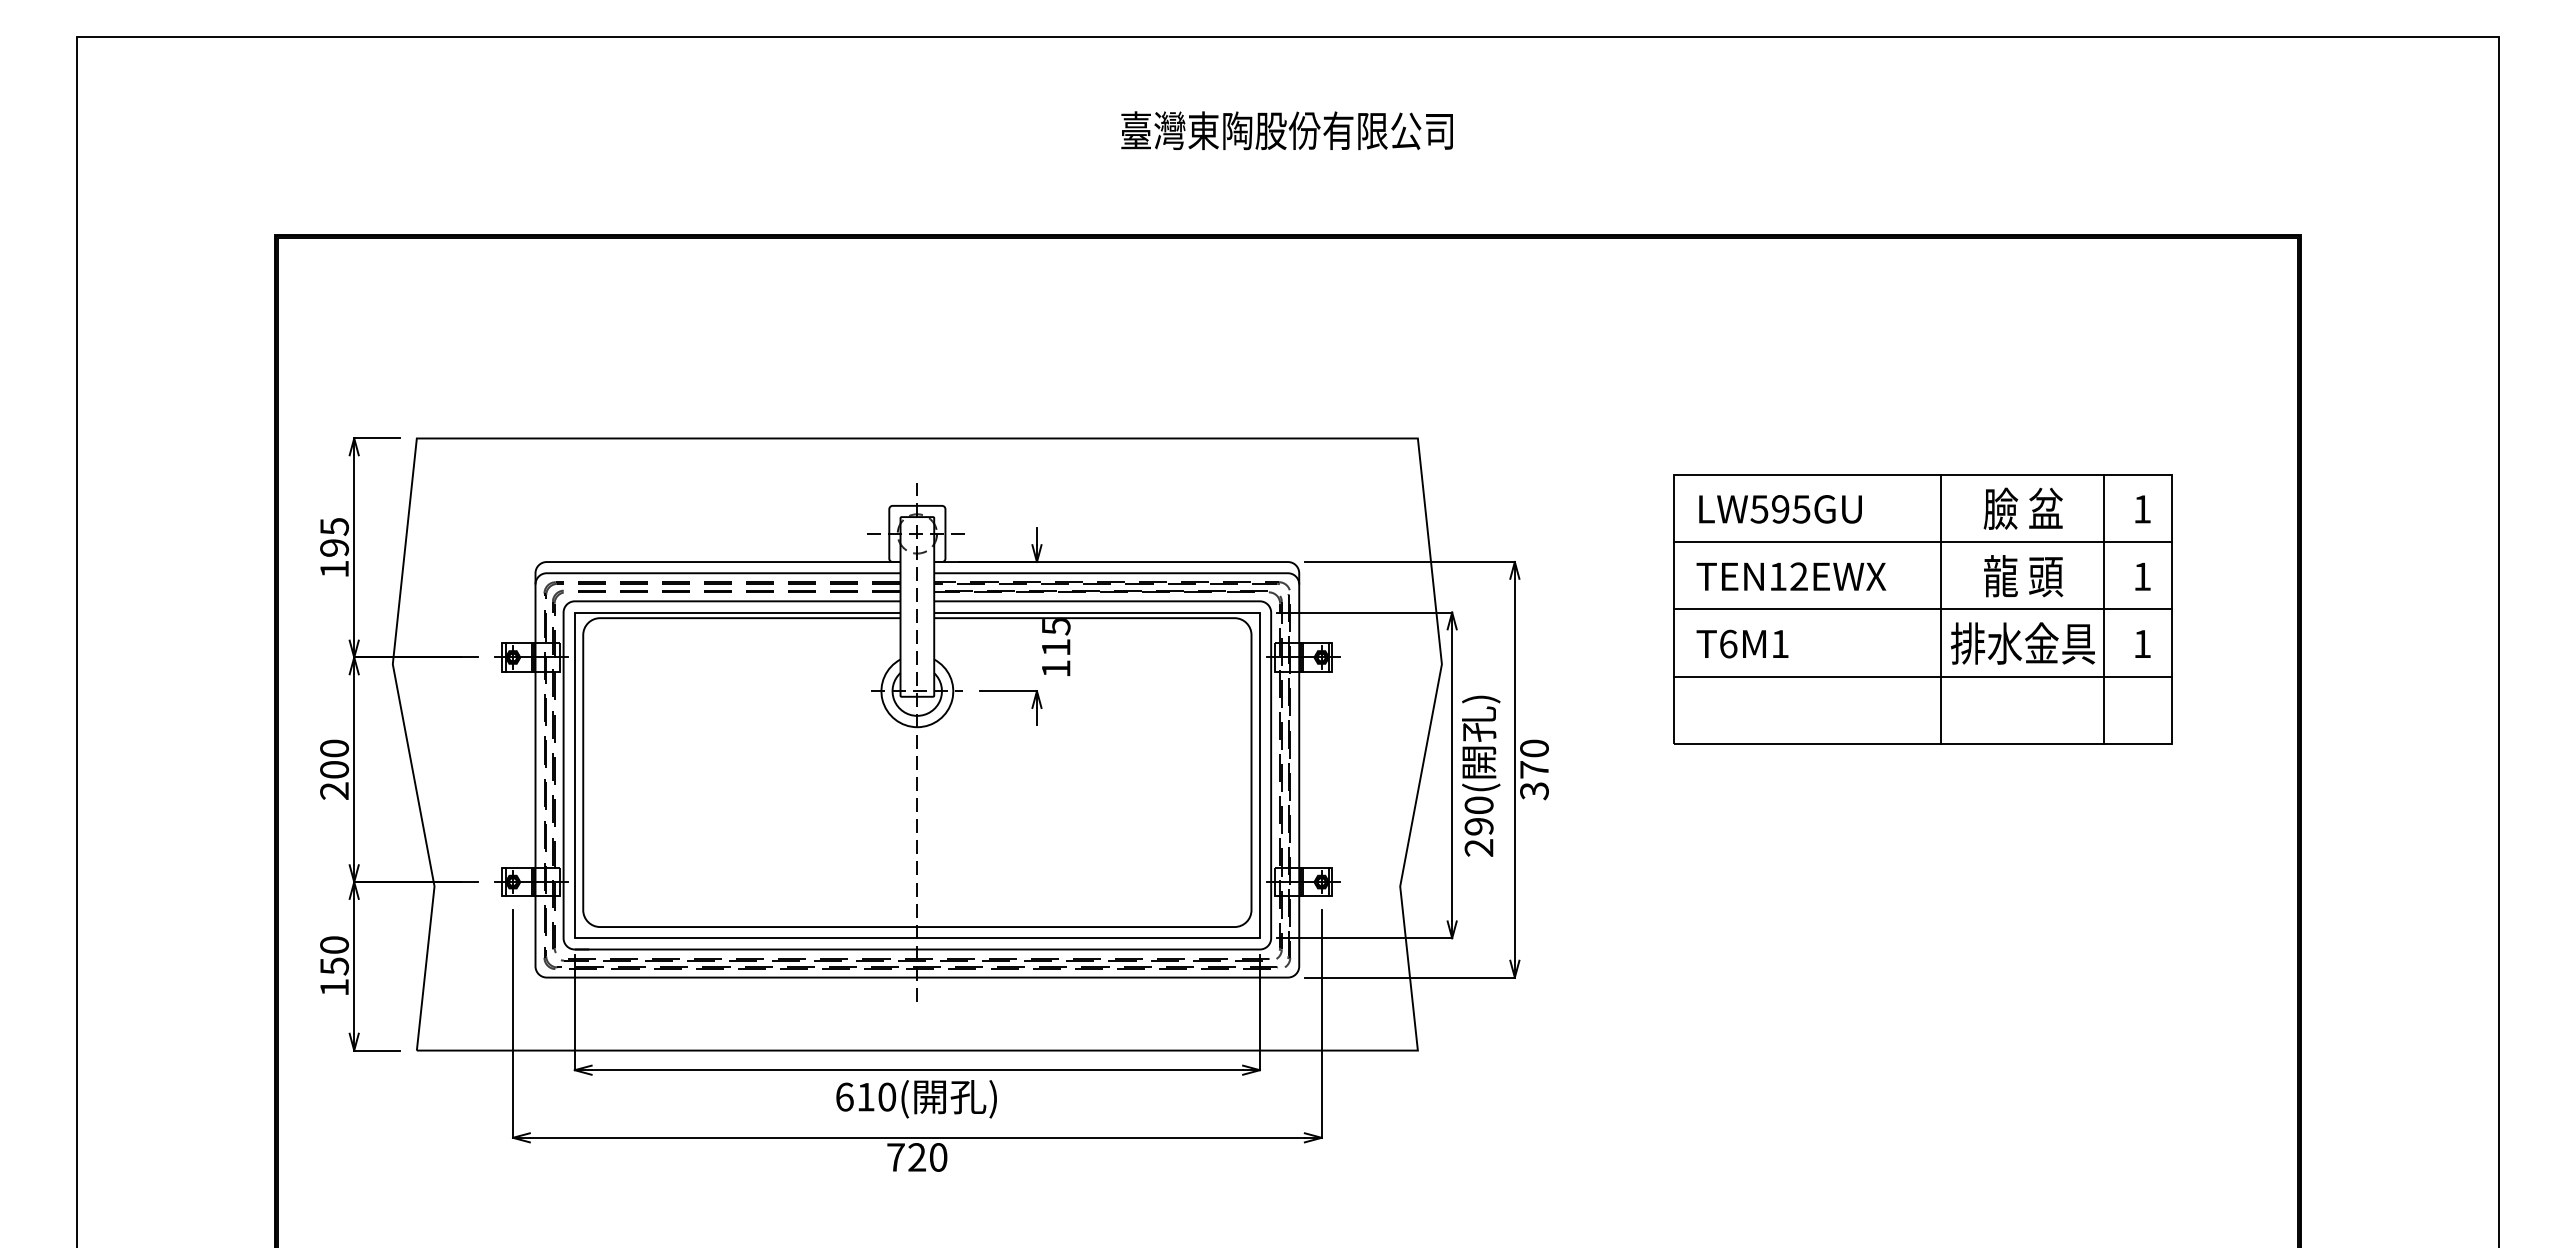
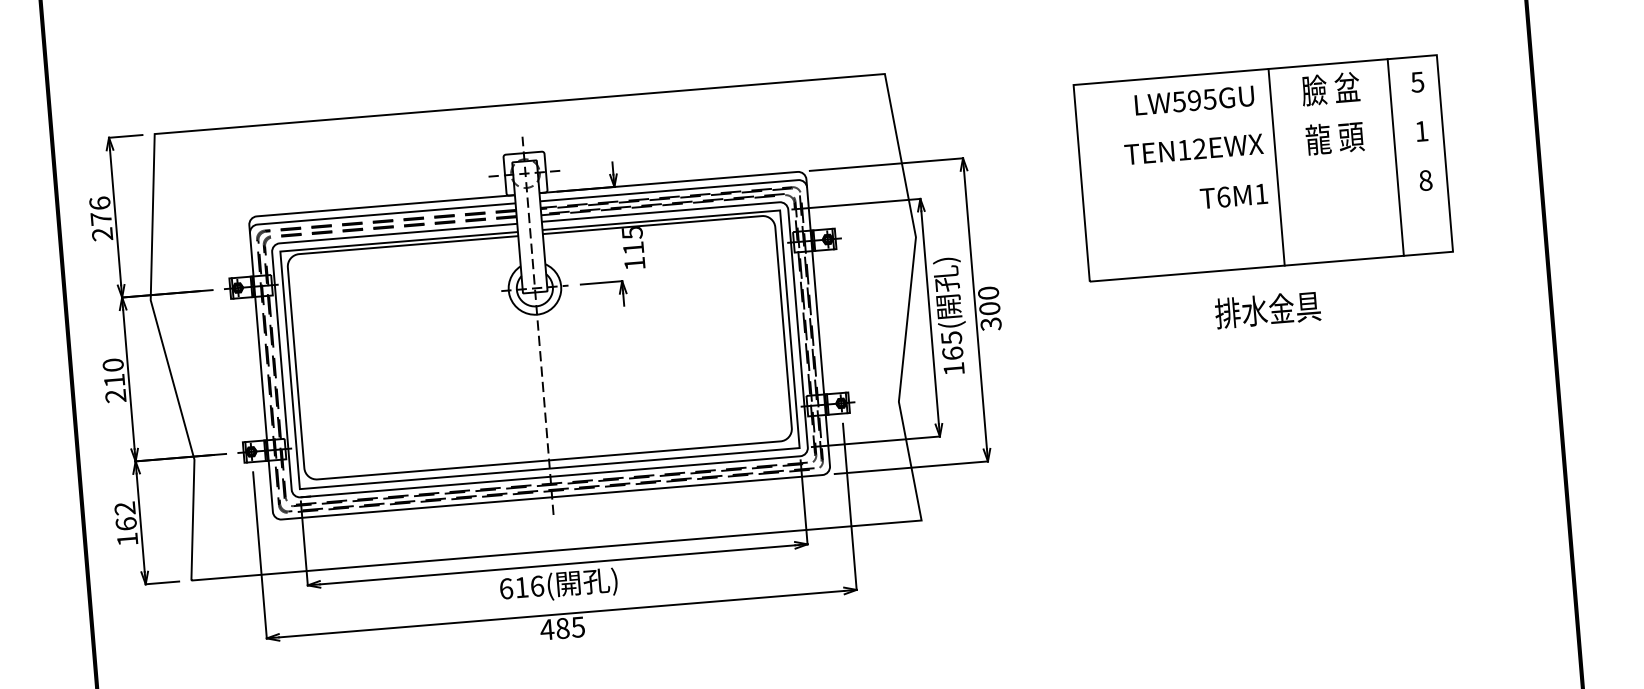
text: (1780, 509) -> (1194, 100), moved
text: (2141, 509) -> (1416, 82), 1 -> 5
line: (1922, 541) -> (1259, 118), removed
text: (334, 547) -> (101, 218), 195 -> 276
text: (1791, 576) -> (1194, 149), moved
line: (1922, 609) -> (1263, 168), removed
text: (1742, 643) -> (1233, 195), moved
text: (2022, 643) -> (1267, 309), moved
text: (2142, 643) -> (1425, 180), 1 -> 8
line: (1922, 676) -> (1267, 217), removed
text: (334, 769) -> (114, 380), 200 -> 210
text: (1534, 769) -> (989, 308), 370 -> 300
text: (1478, 826) -> (952, 353), 290( -> 165(
text: (334, 955) -> (125, 516), 150 -> 162
text: (887, 1096) -> (537, 585), 610( -> 616(
text: (916, 1157) -> (562, 628), 720 -> 485

